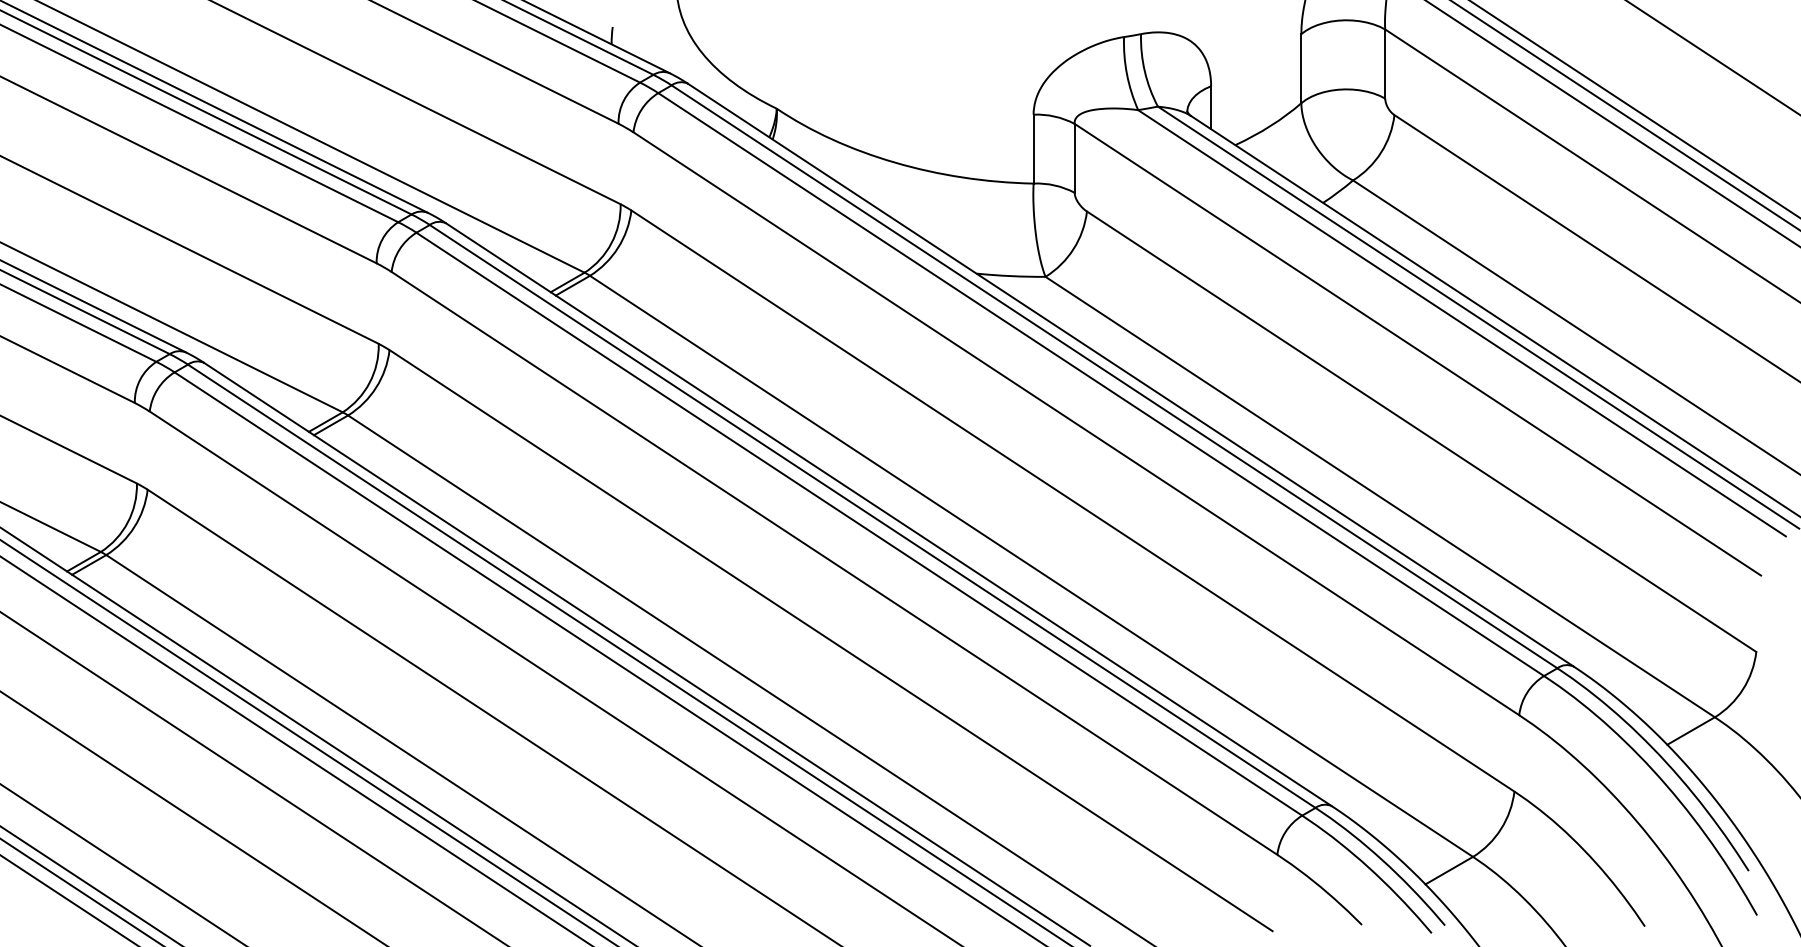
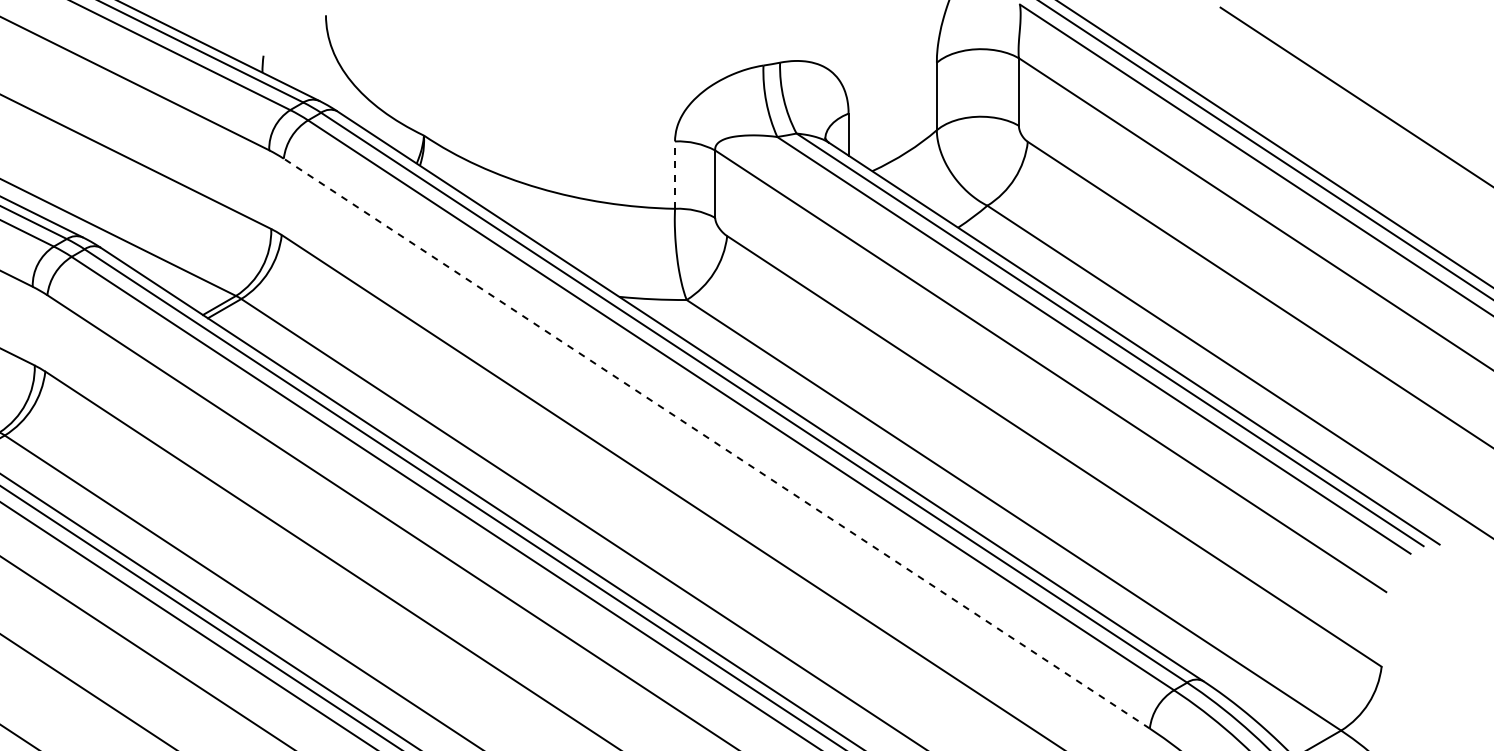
line: (1033, 148) -> (674, 174), solid -> dashed
line: (1075, 423) -> (716, 443), solid -> dashed

